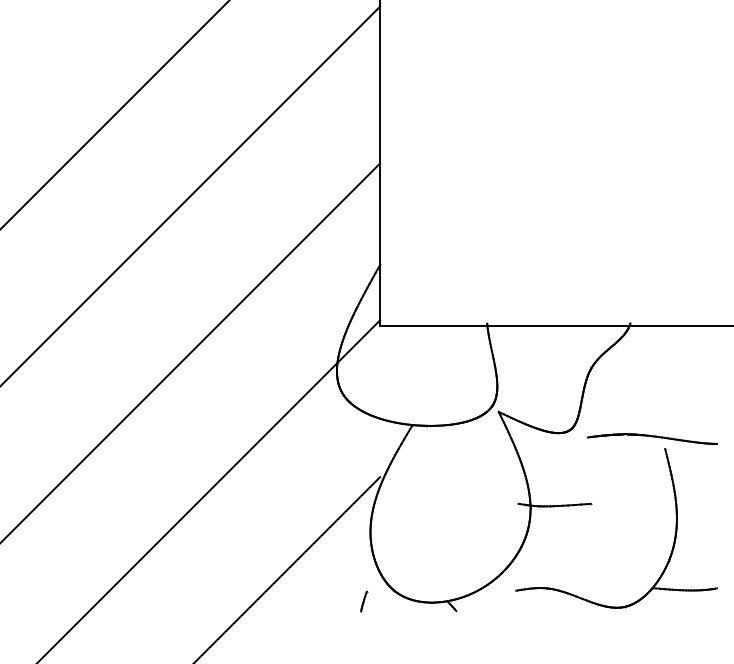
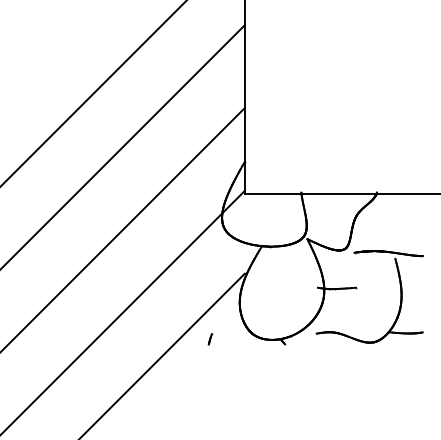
part: (364, 601) -> (210, 339), moved

